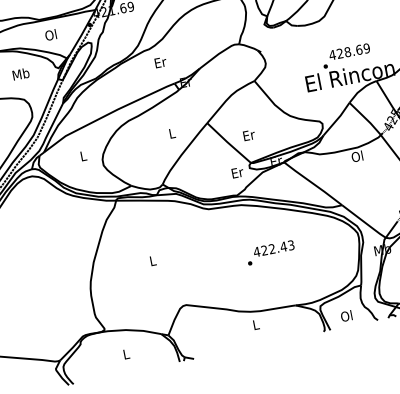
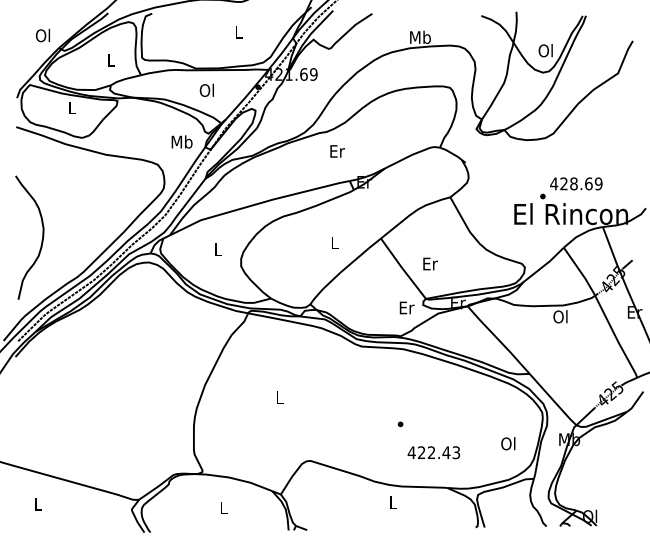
text: (20, 73) -> (181, 141), moved
text: (273, 248) -> (433, 452), moved
text: (346, 315) -> (508, 443), moved

